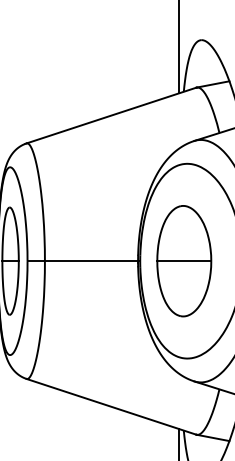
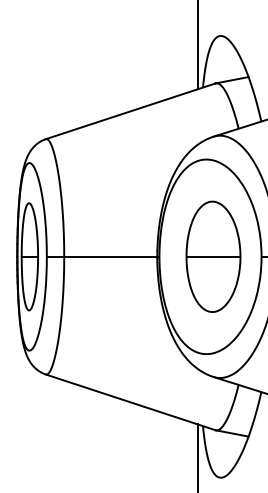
part: (184, 260) -> (213, 256), moved

